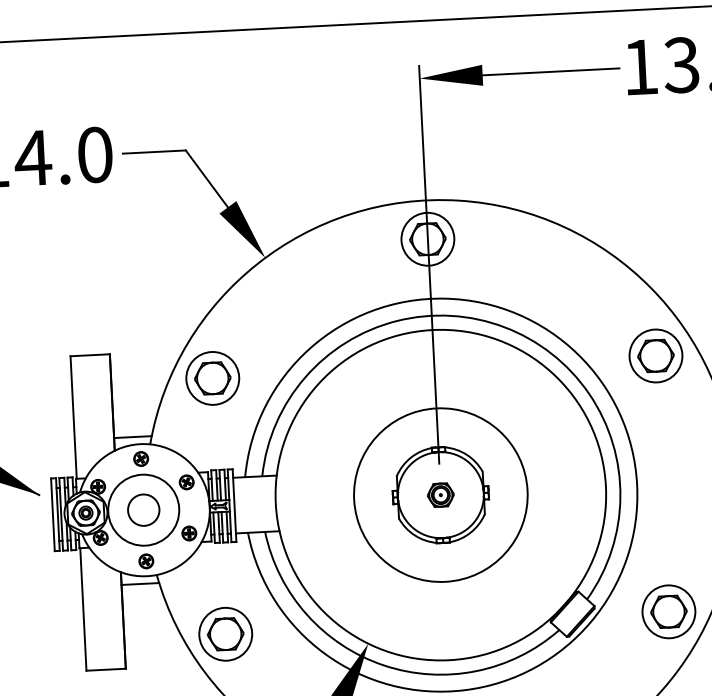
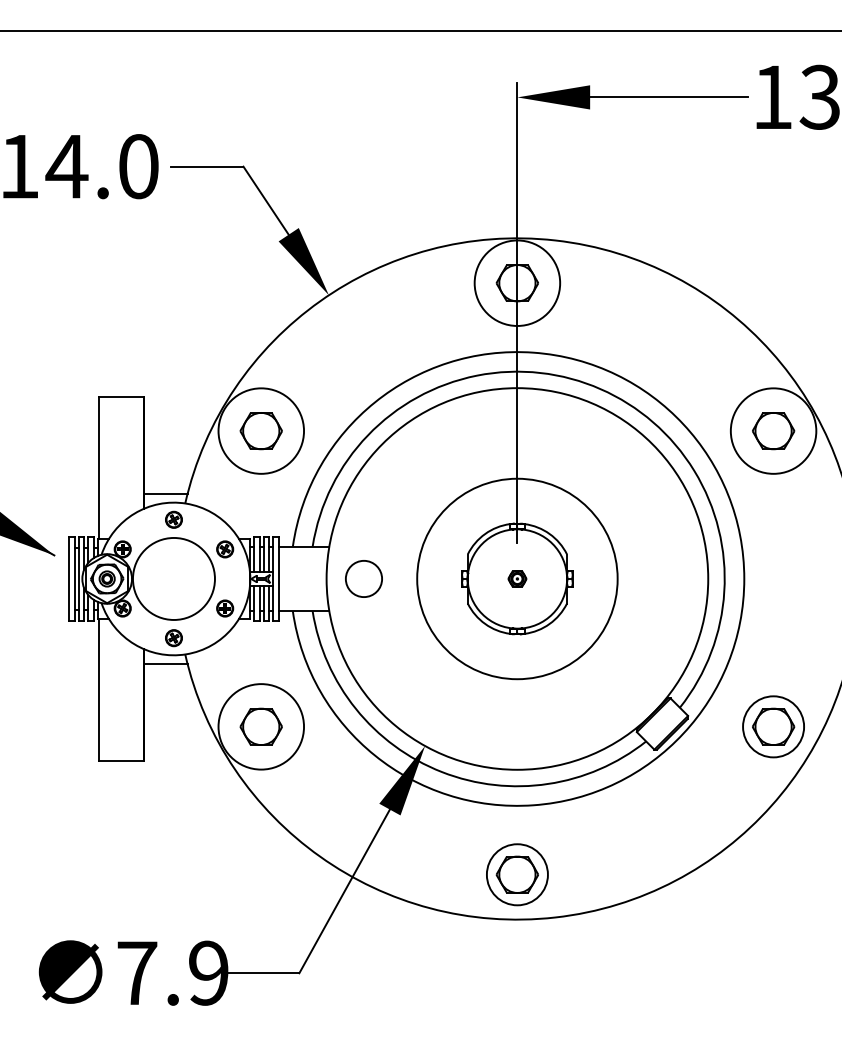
circle: (427, 238) -> (516, 282), size x1.4
circle: (655, 355) -> (773, 430), size x1.4
circle: (212, 377) -> (260, 430), size x1.4
part: (440, 494) -> (517, 578), size x0.6
circle: (143, 509) -> (363, 578), moved
circle: (225, 634) -> (260, 726), size x1.4

